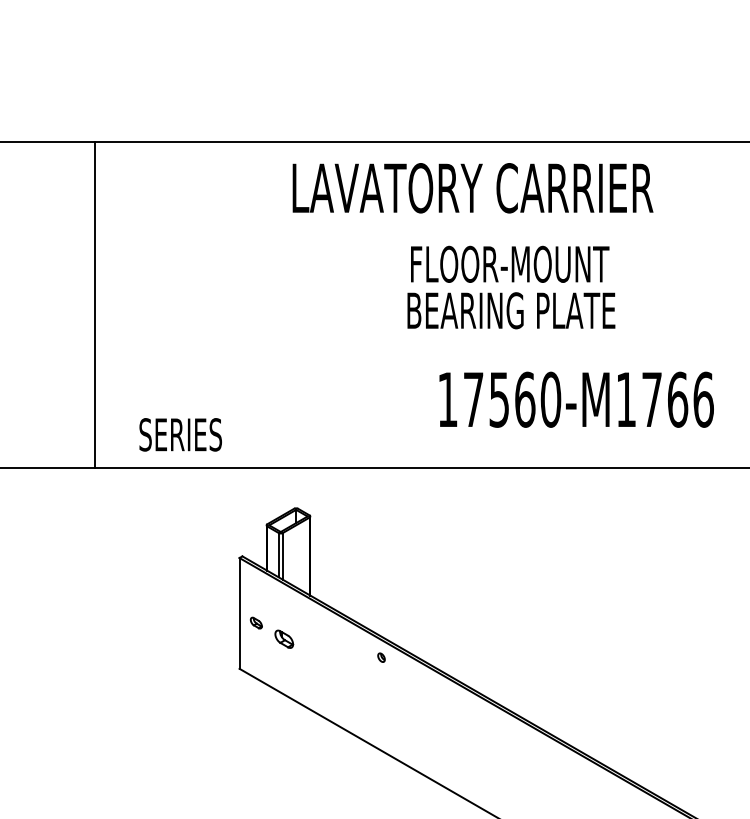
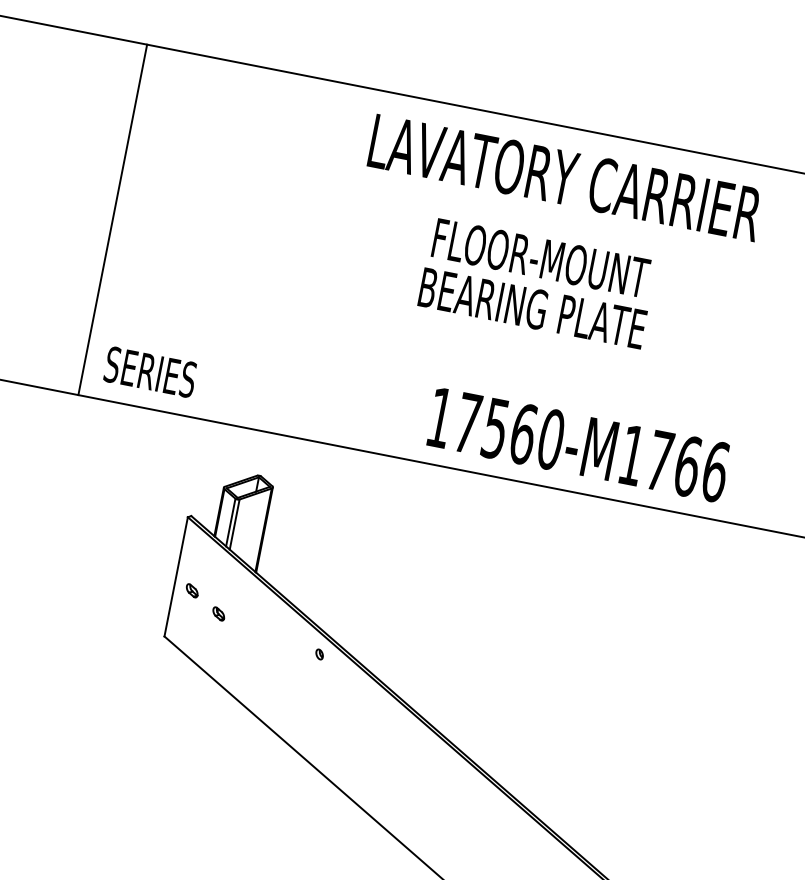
text: (472, 188) -> (565, 178), moved
line: (95, 304) -> (113, 219), moved
text: (576, 399) -> (578, 444), moved
part: (283, 638) -> (218, 613), size x0.62

